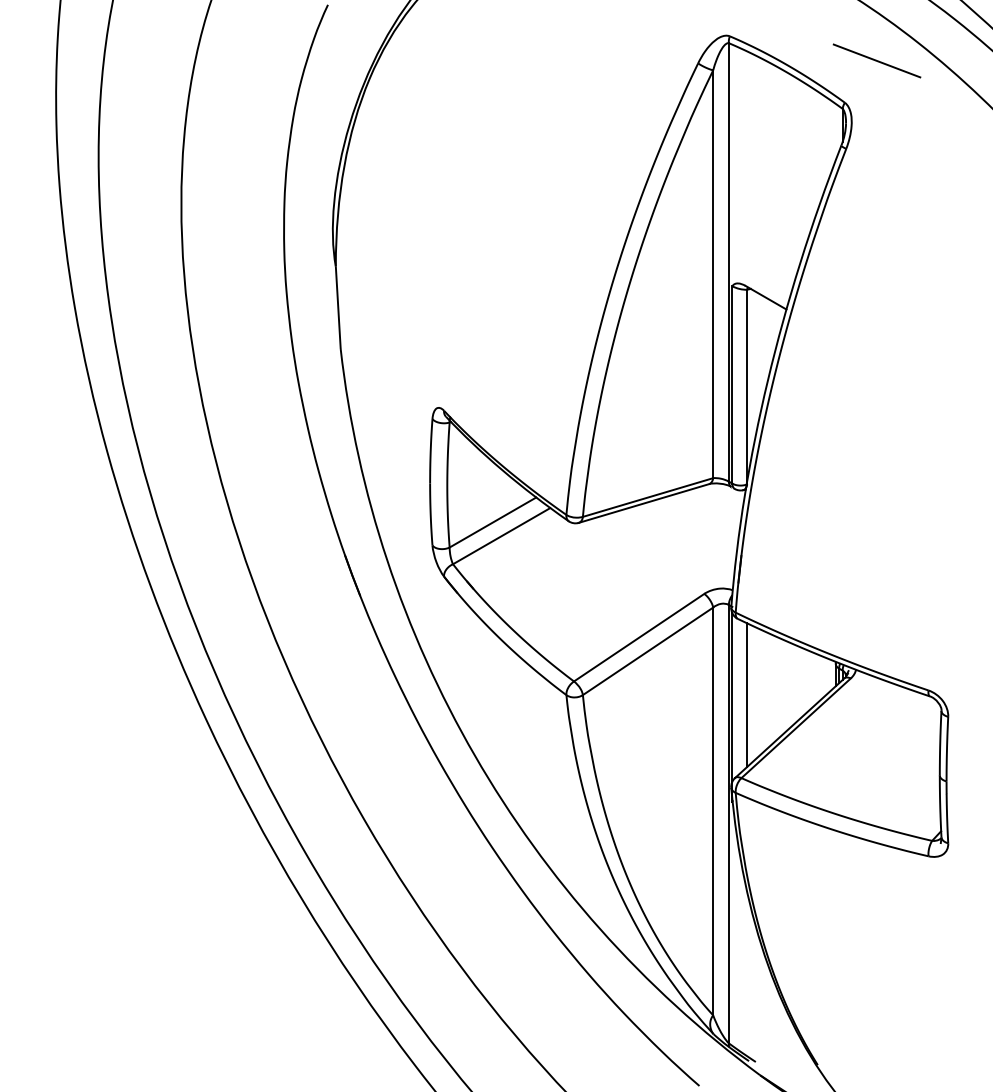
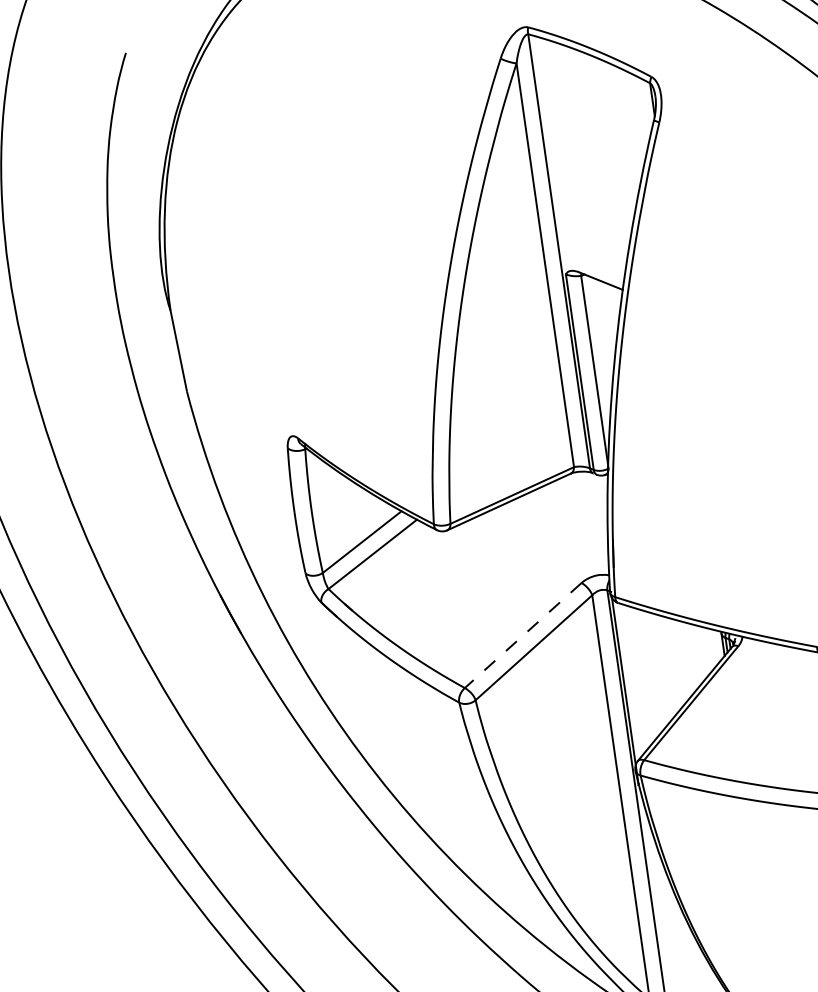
line: (876, 60) -> (676, 30), removed
line: (638, 637) -> (522, 635), solid -> dashed
line: (747, 694) -> (638, 676), removed

